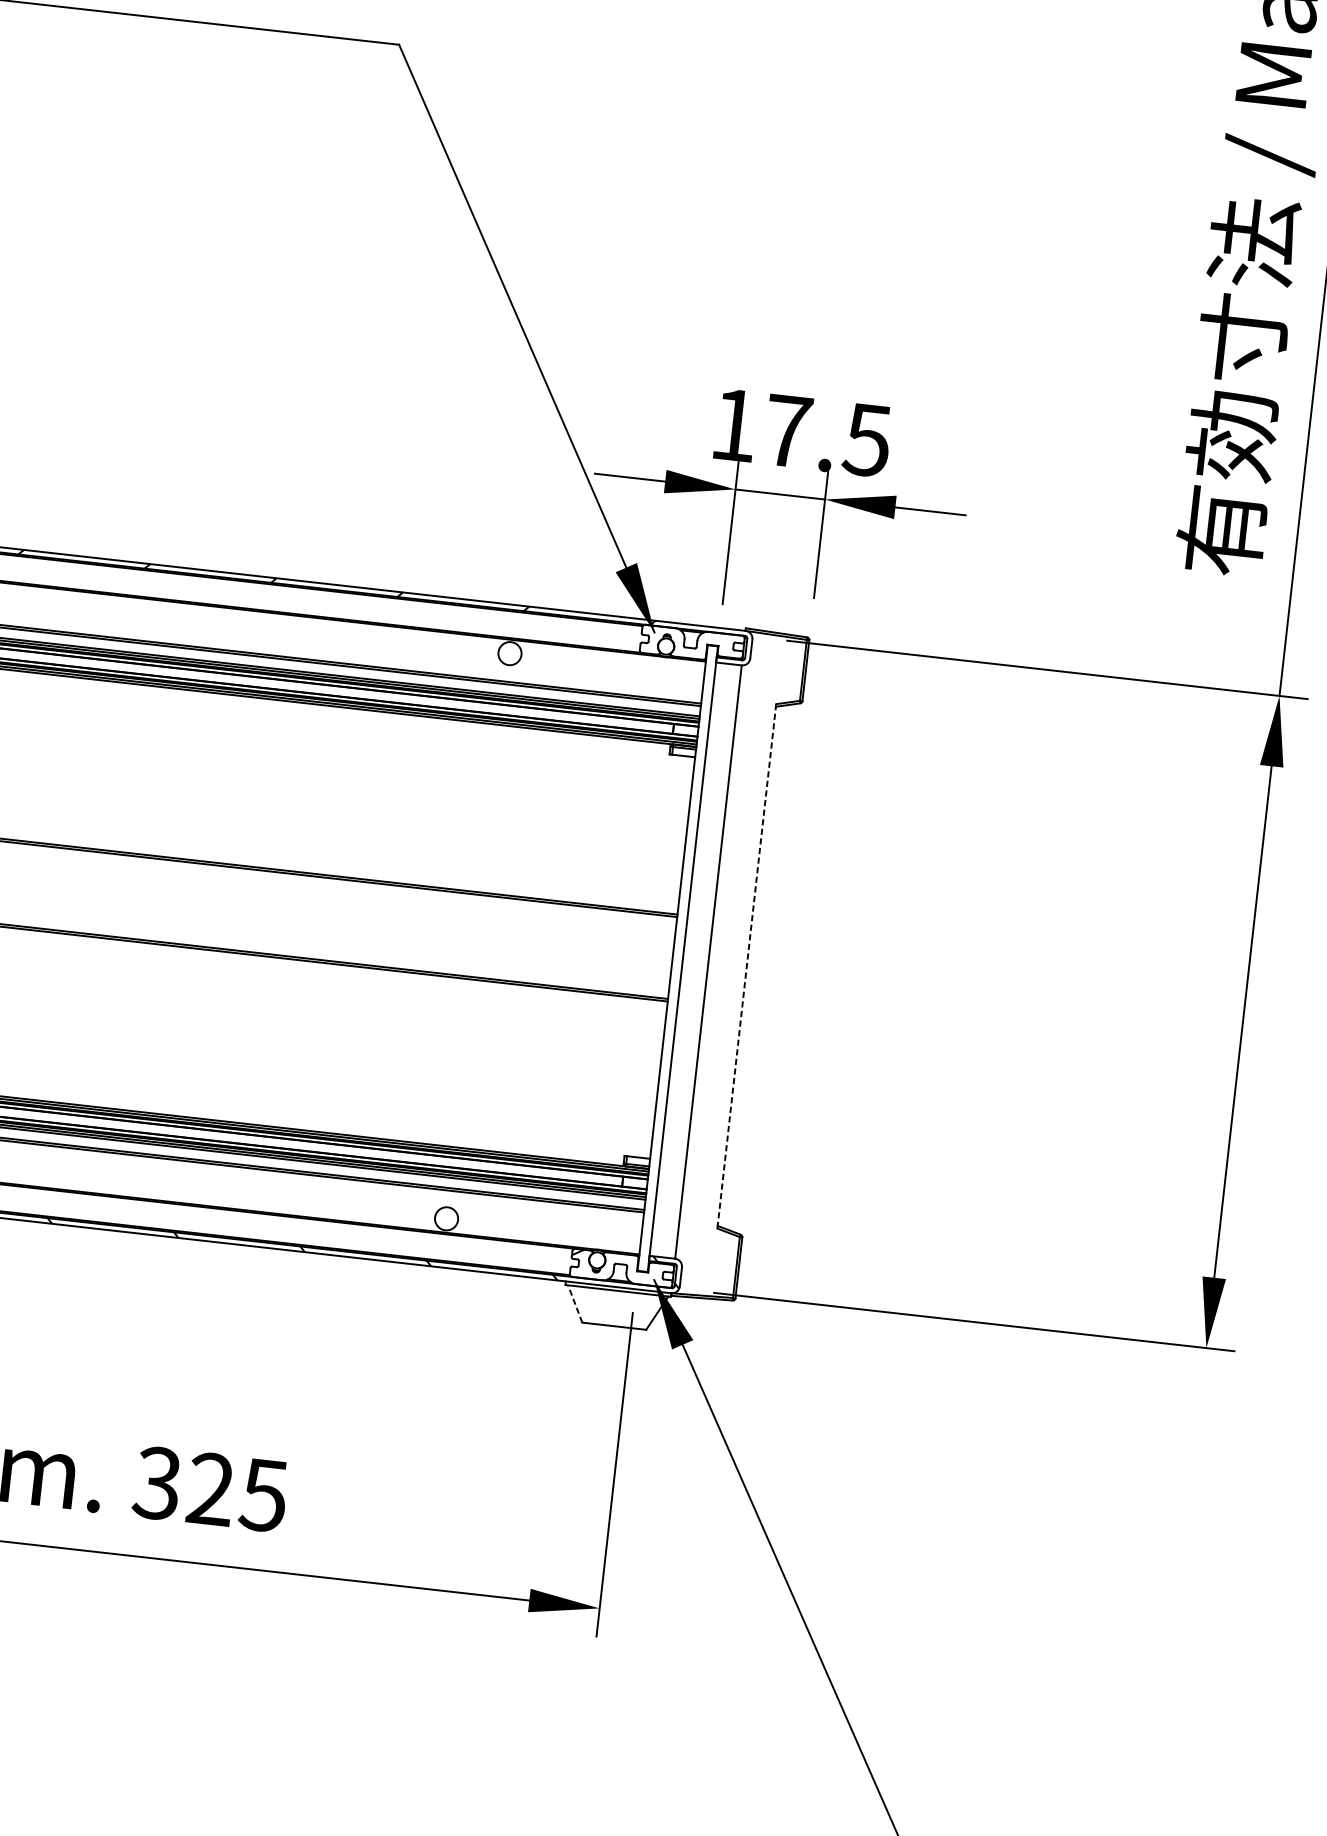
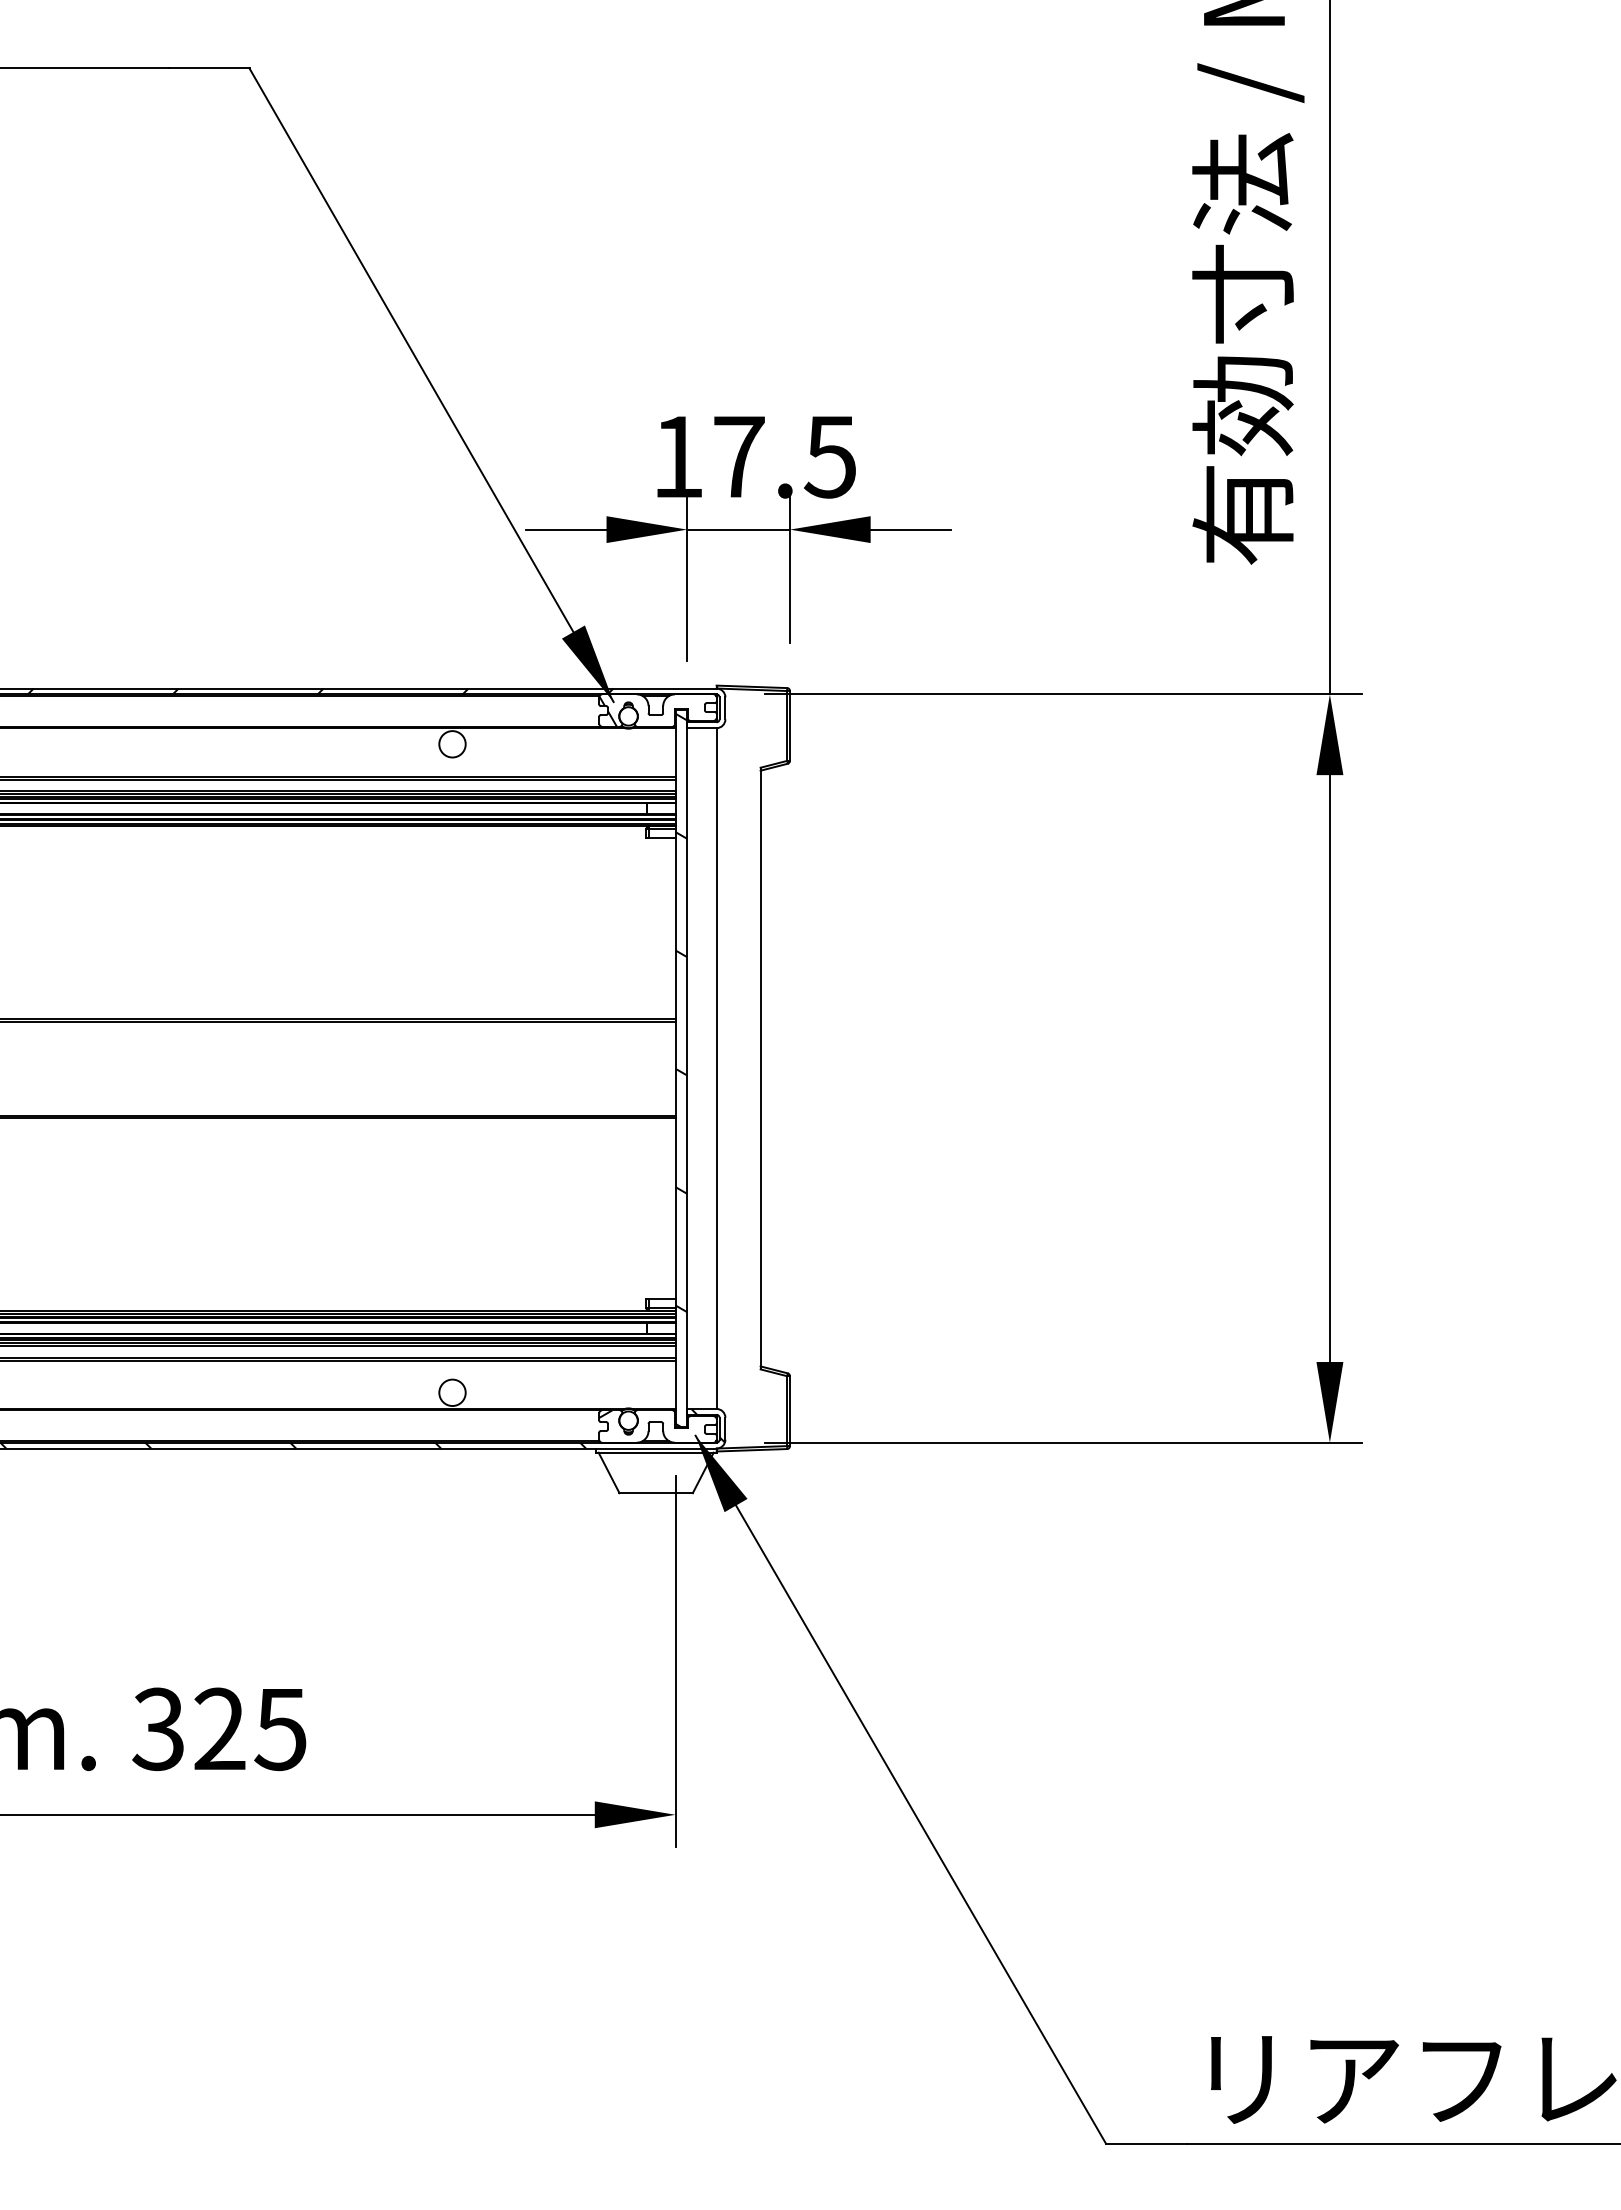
hatch: (648, 640) -> (607, 711), added
hatch: (677, 960) -> (681, 1070), added
line: (746, 966) -> (760, 1068), dashed -> solid
line: (575, 1303) -> (609, 1472), dashed -> solid

